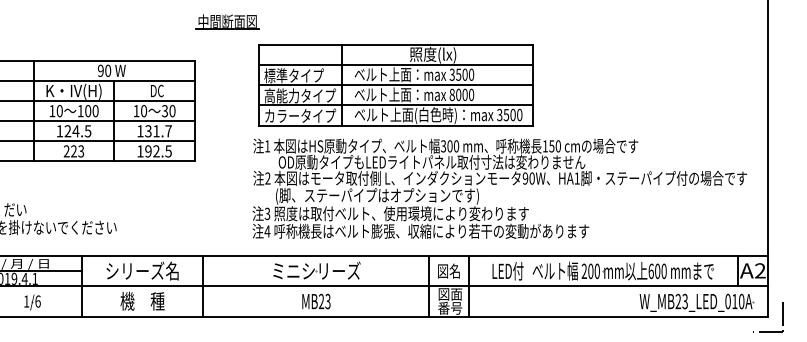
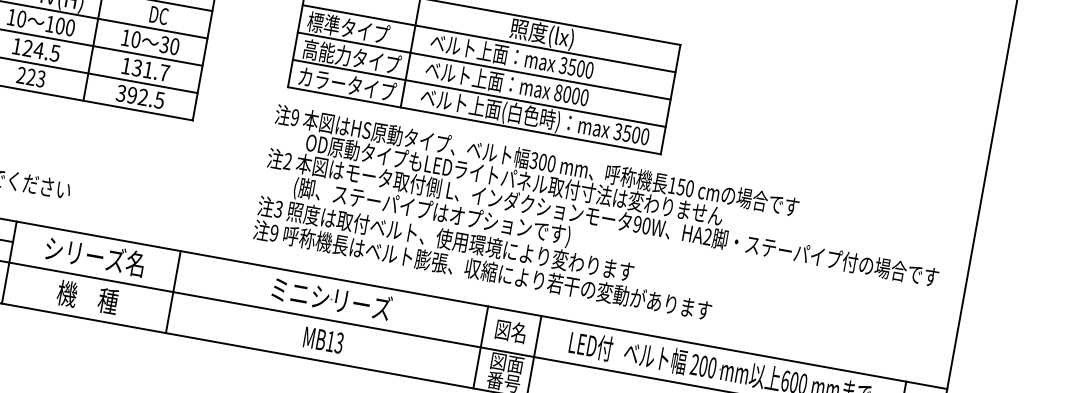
text: (267, 146) -> (295, 117), 1 -> 9
text: (140, 151) -> (121, 93), 192.5 -> 392.5
text: (576, 178) -> (706, 236), HA1 -> HA2
text: (267, 231) -> (274, 233), 4 -> 9
text: (321, 300) -> (330, 340), MB23 -> MB13

